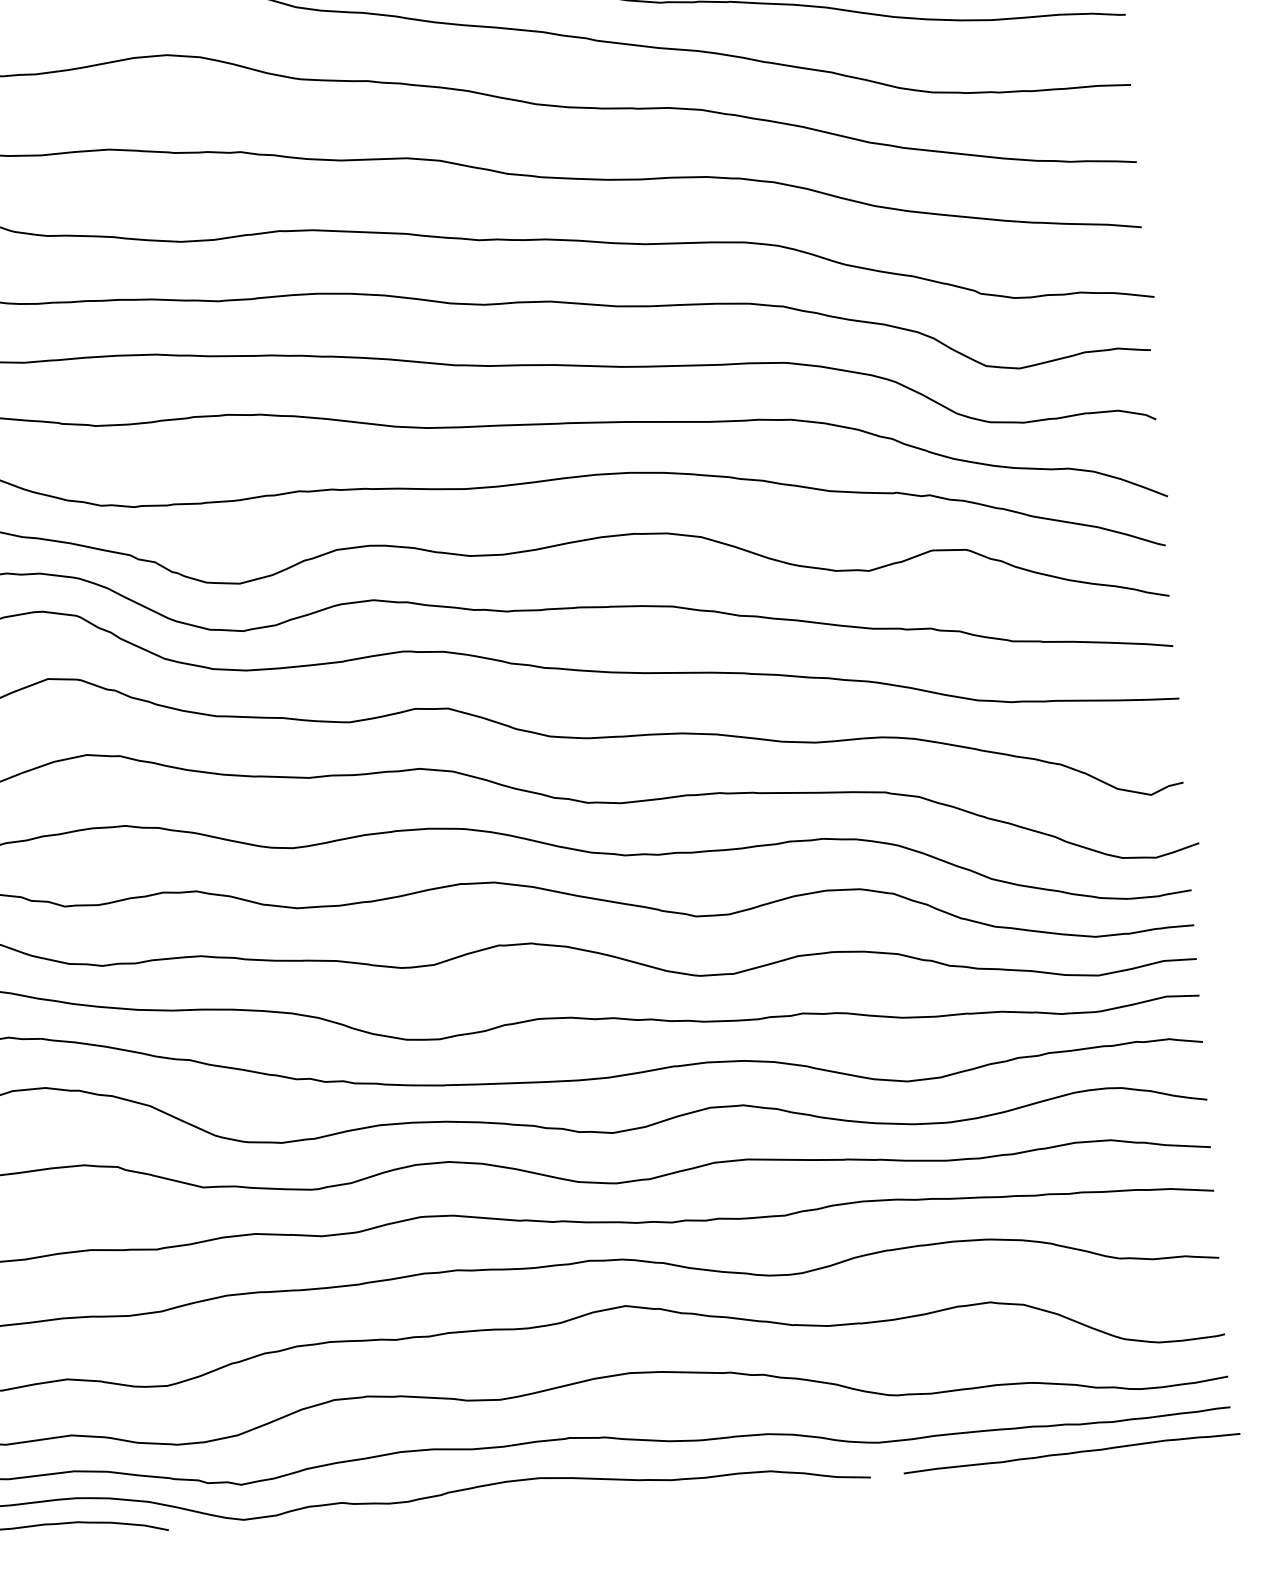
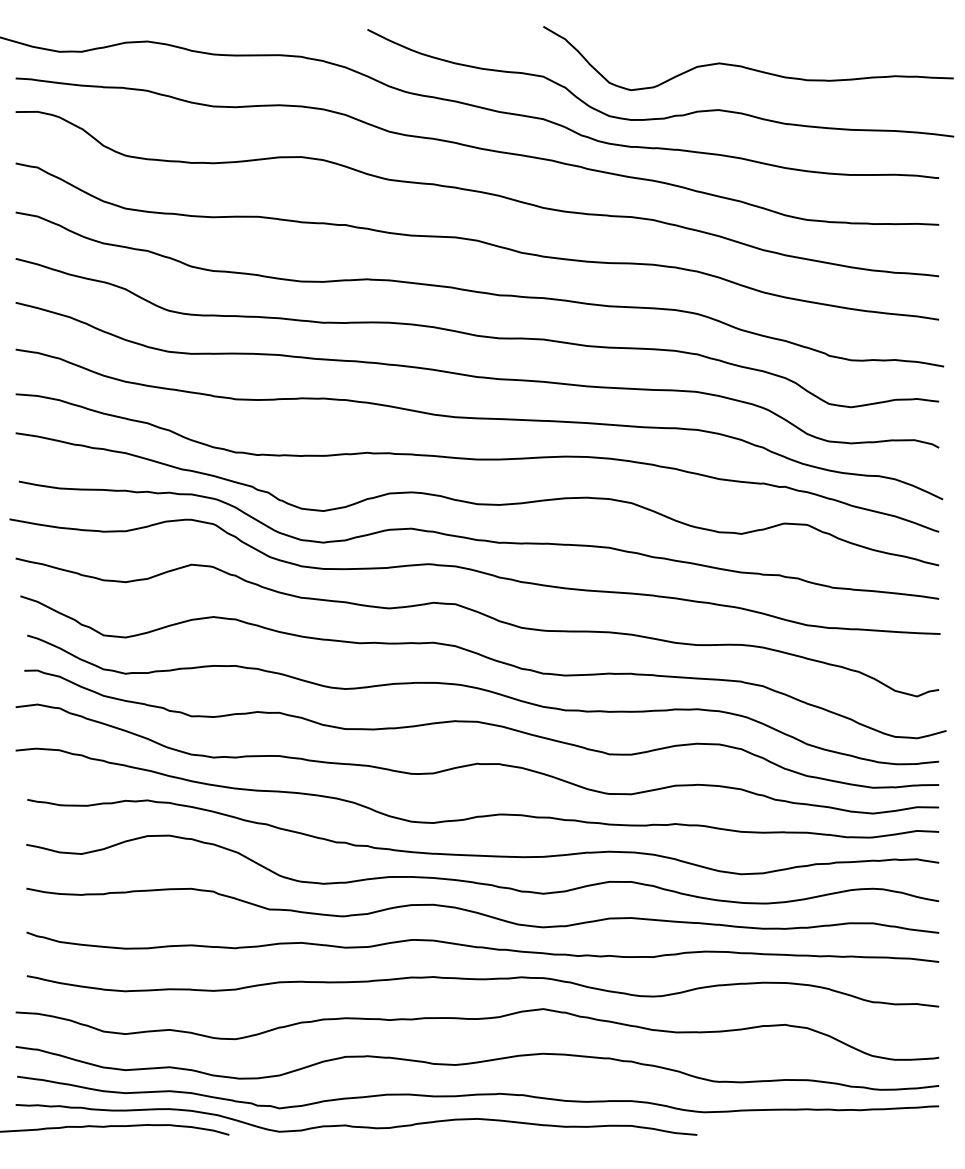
curve: (1071, 1452) -> (831, 1128), removed

